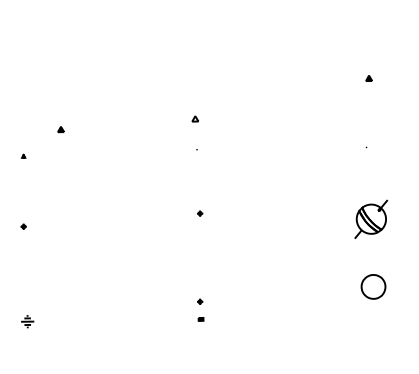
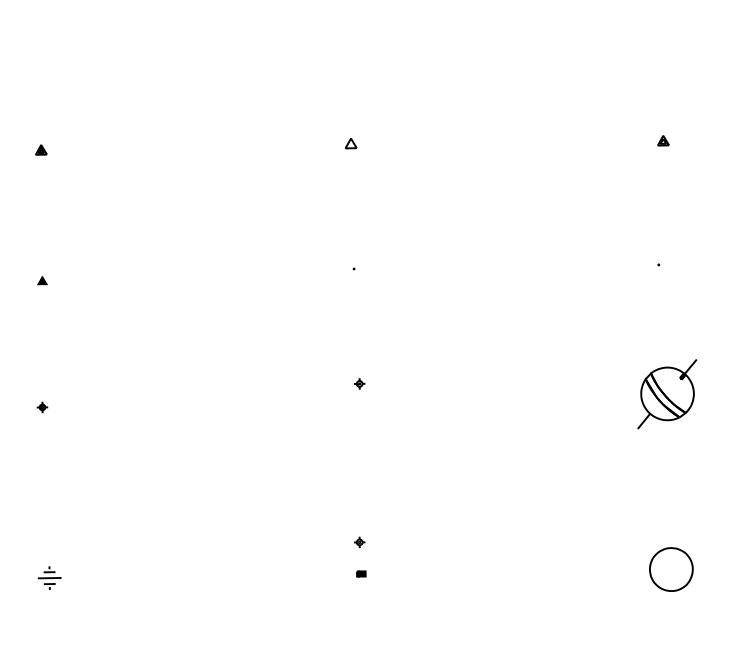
part: (194, 118) -> (349, 142), moved
part: (60, 129) -> (40, 149), moved
part: (373, 286) -> (671, 568), moved

